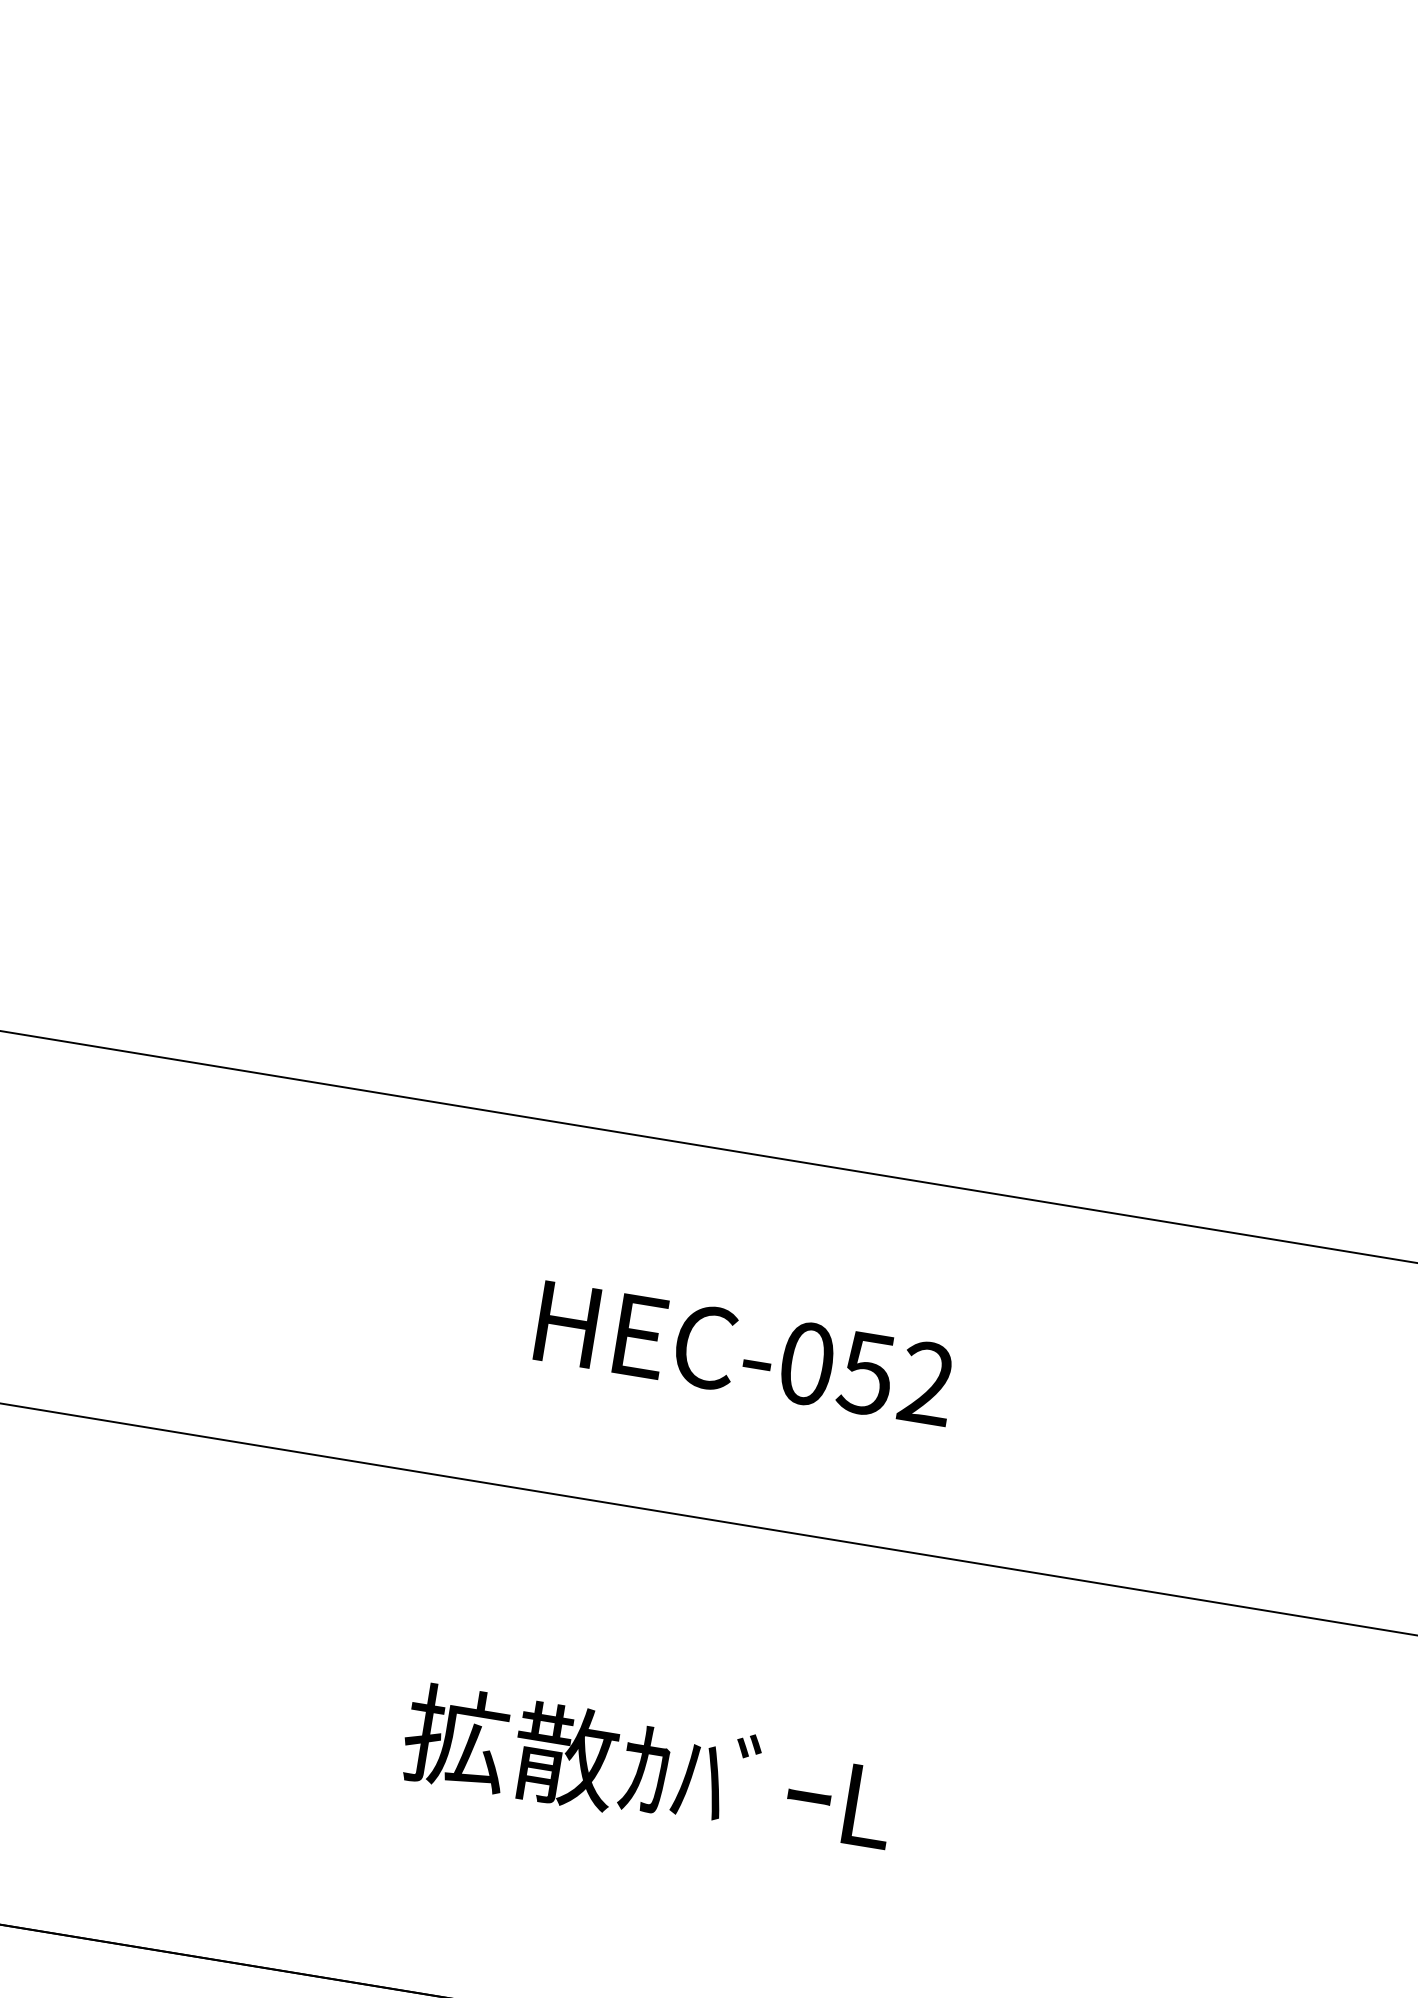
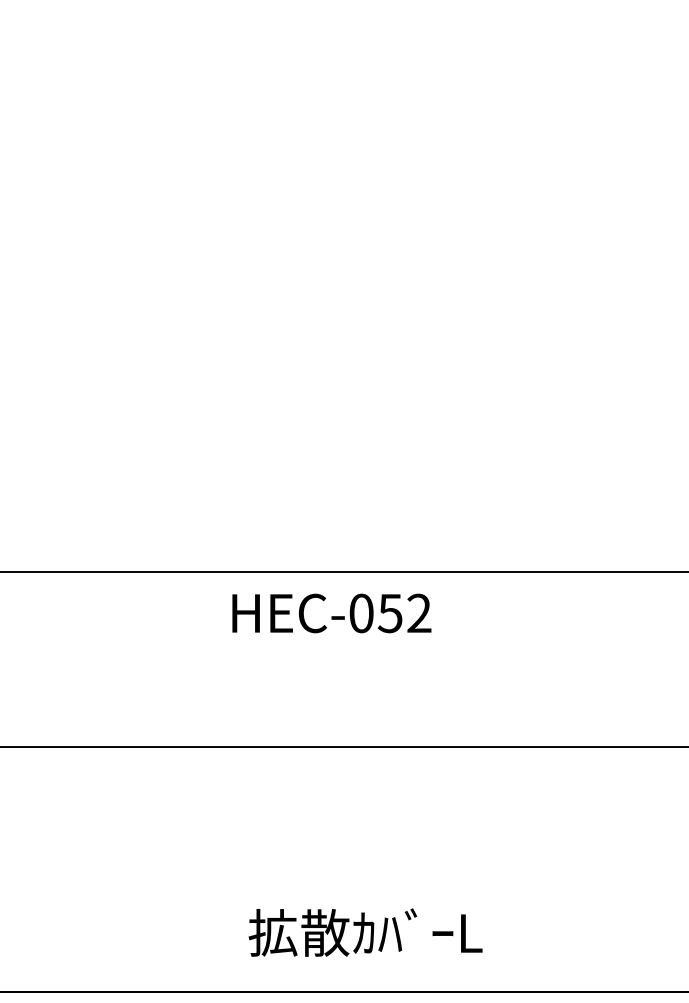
text: (744, 1353) -> (331, 613), moved
text: (648, 1768) -> (365, 932), moved

